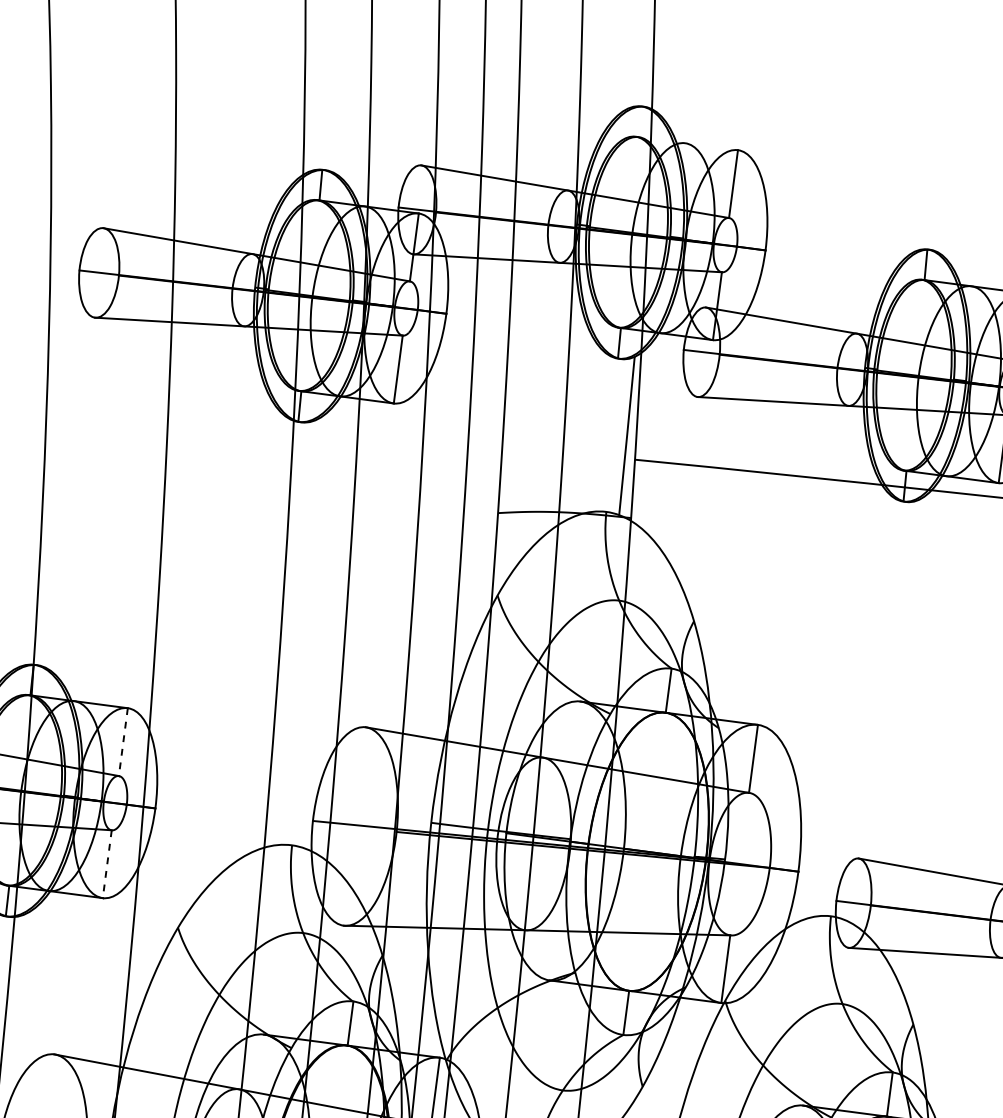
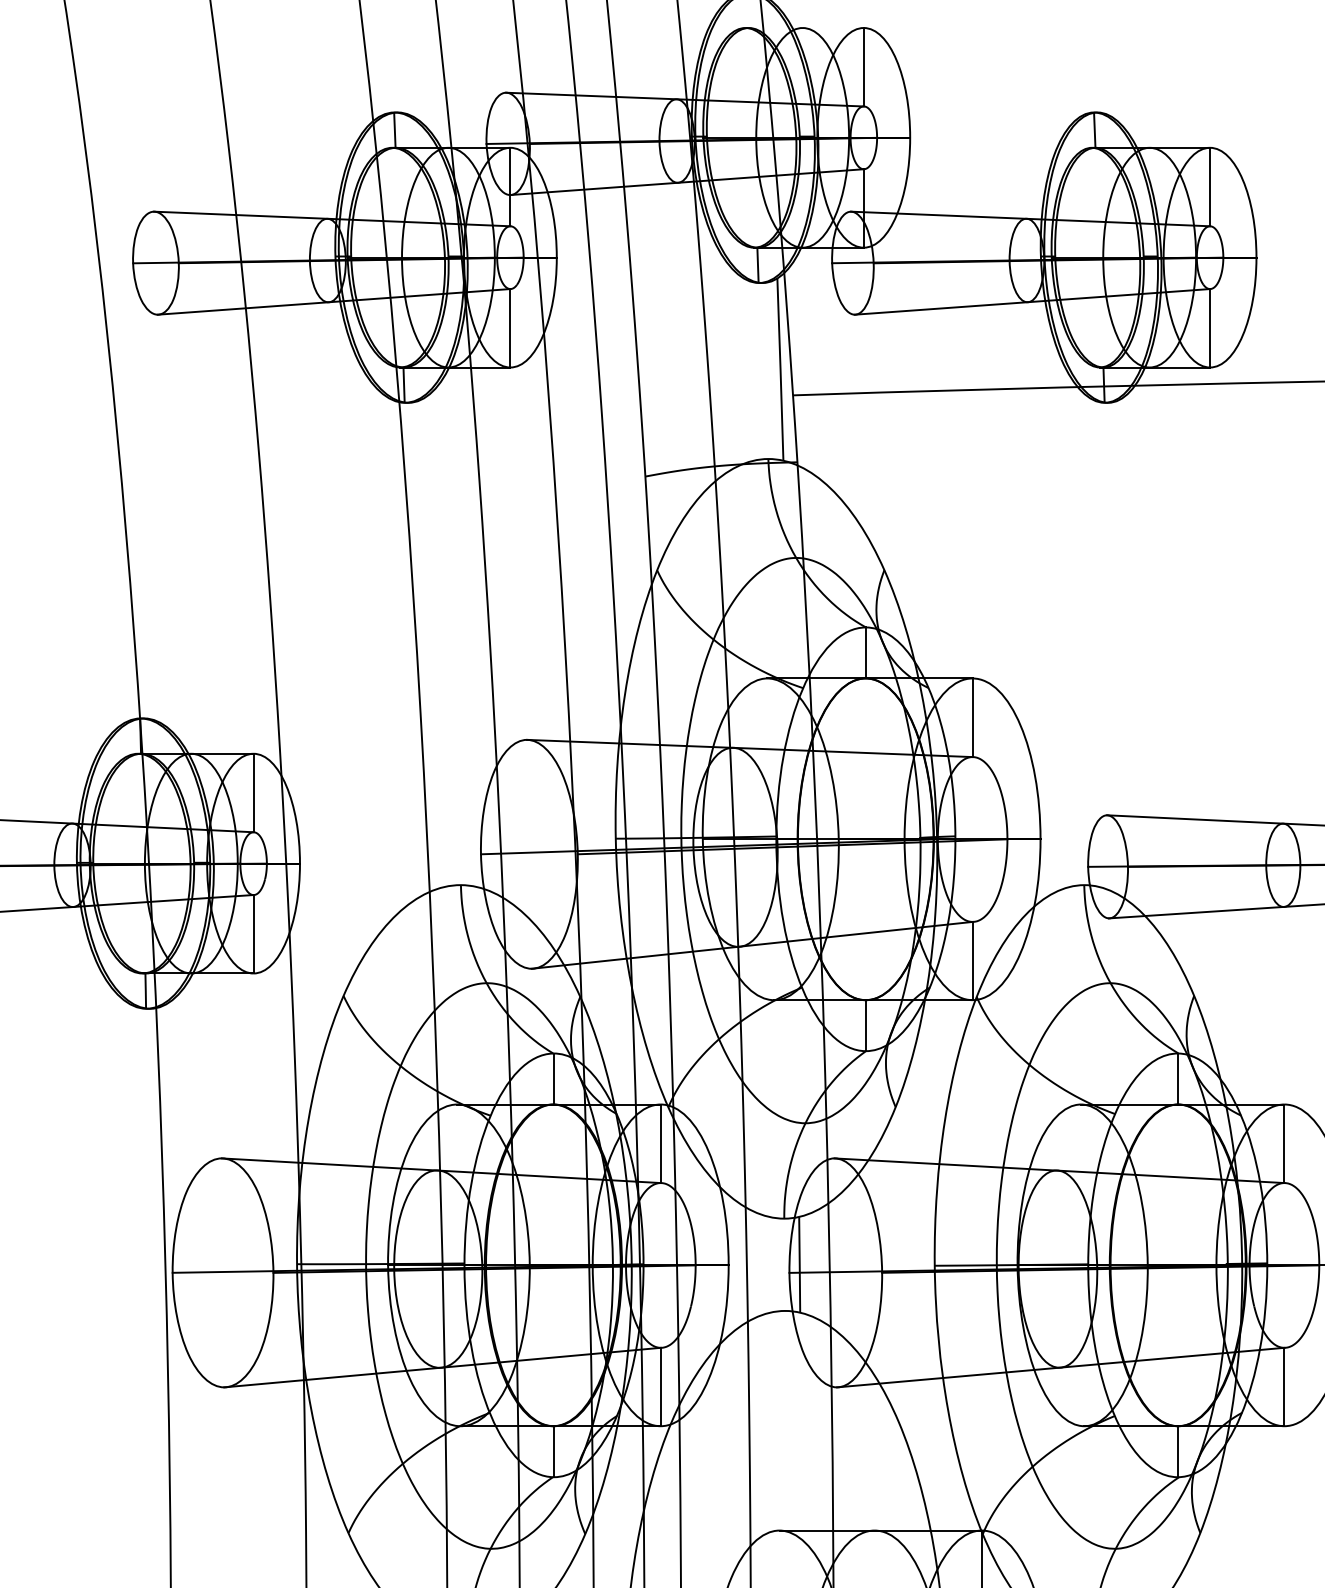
line: (123, 742) -> (253, 793), dashed -> solid
line: (107, 864) -> (253, 934), dashed -> solid

